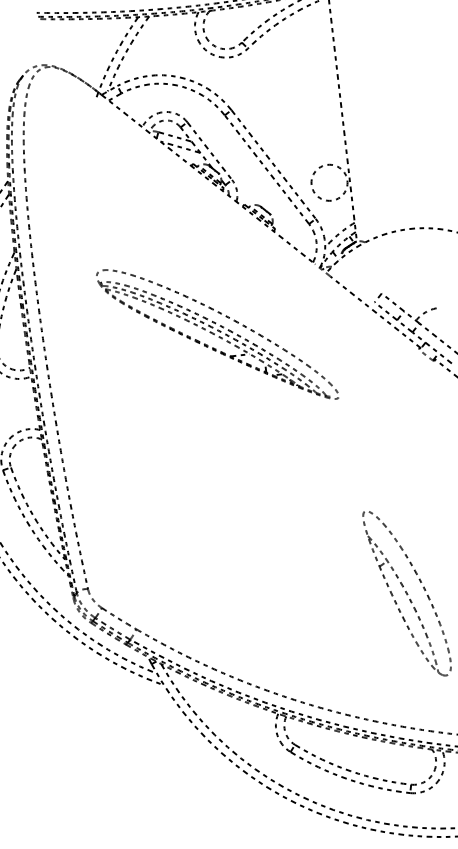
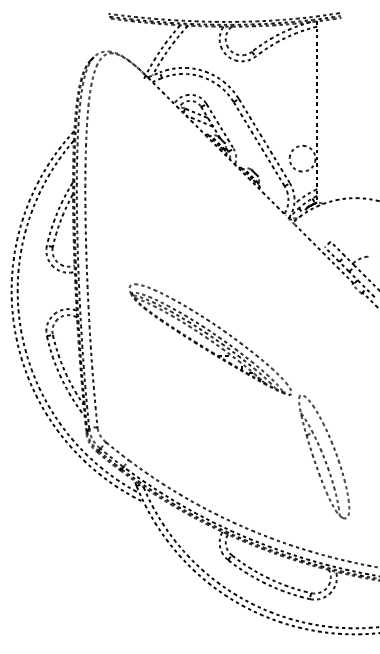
part: (216, 334) -> (209, 339), moved

